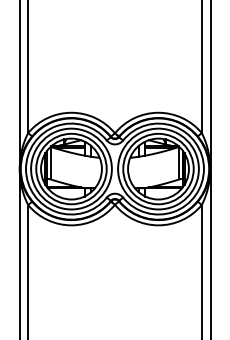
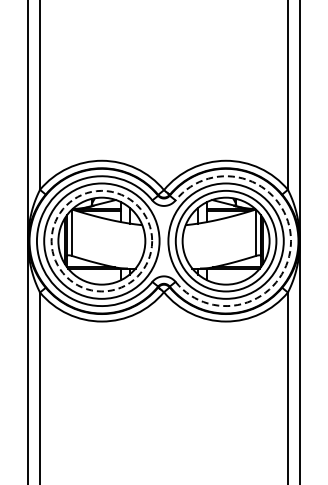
circle: (71, 168) -> (101, 240), solid -> dashed
arc: (204, 169) -> (291, 241), solid -> dashed

